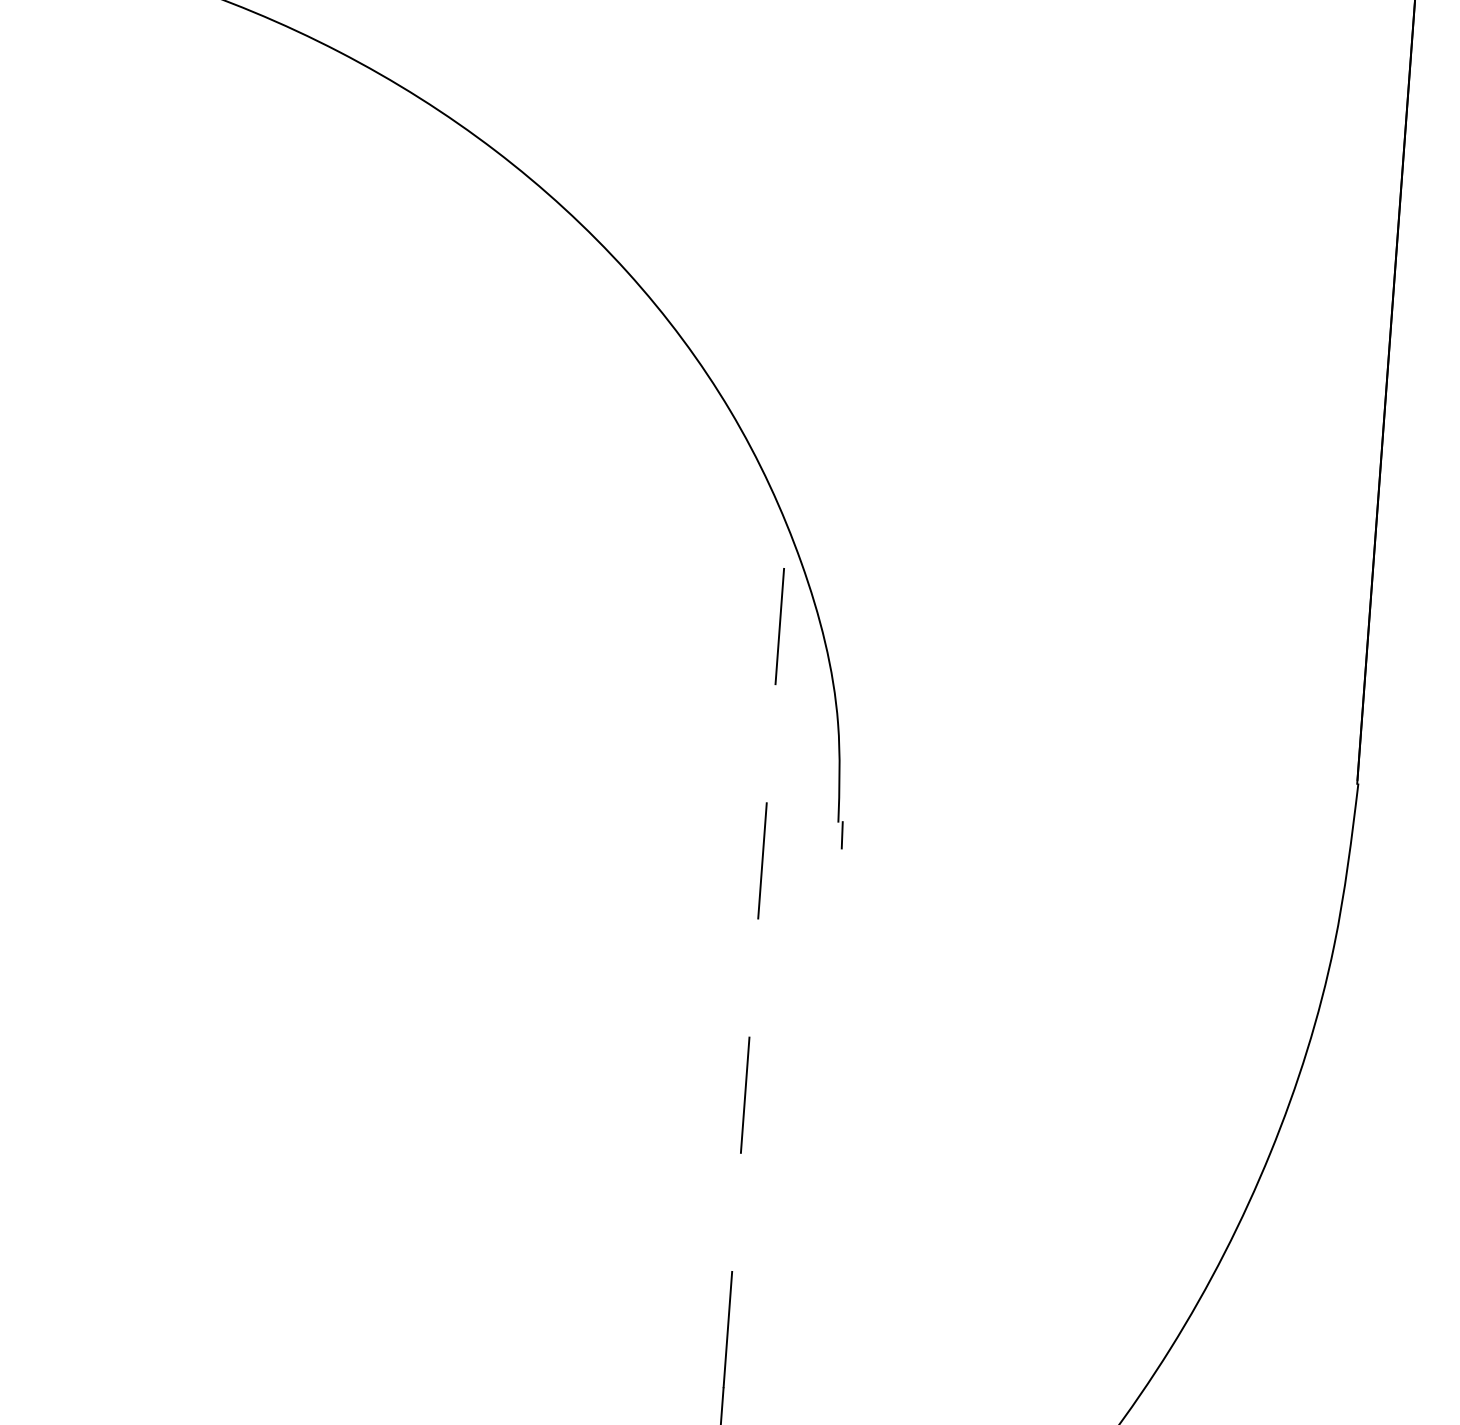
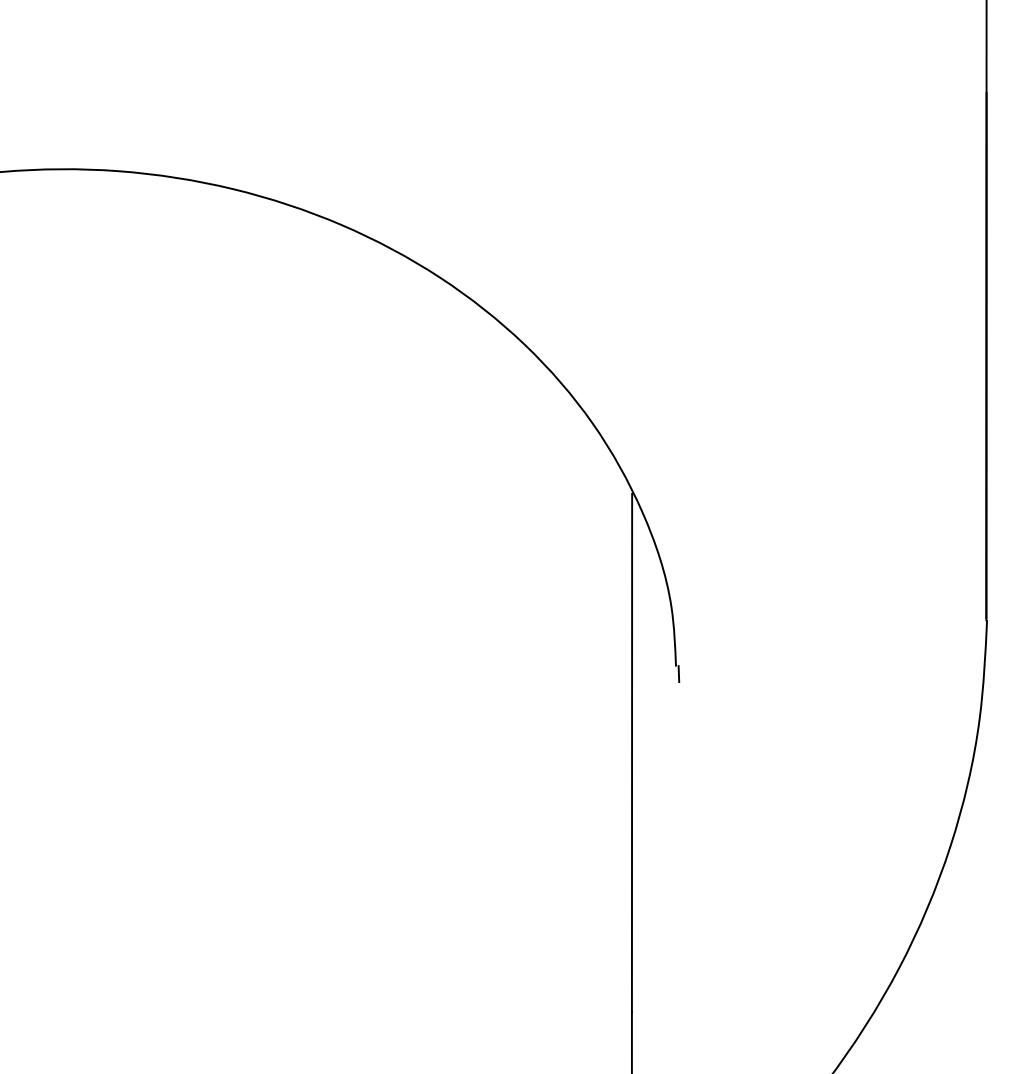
line: (755, 959) -> (632, 752), dashed -> solid

